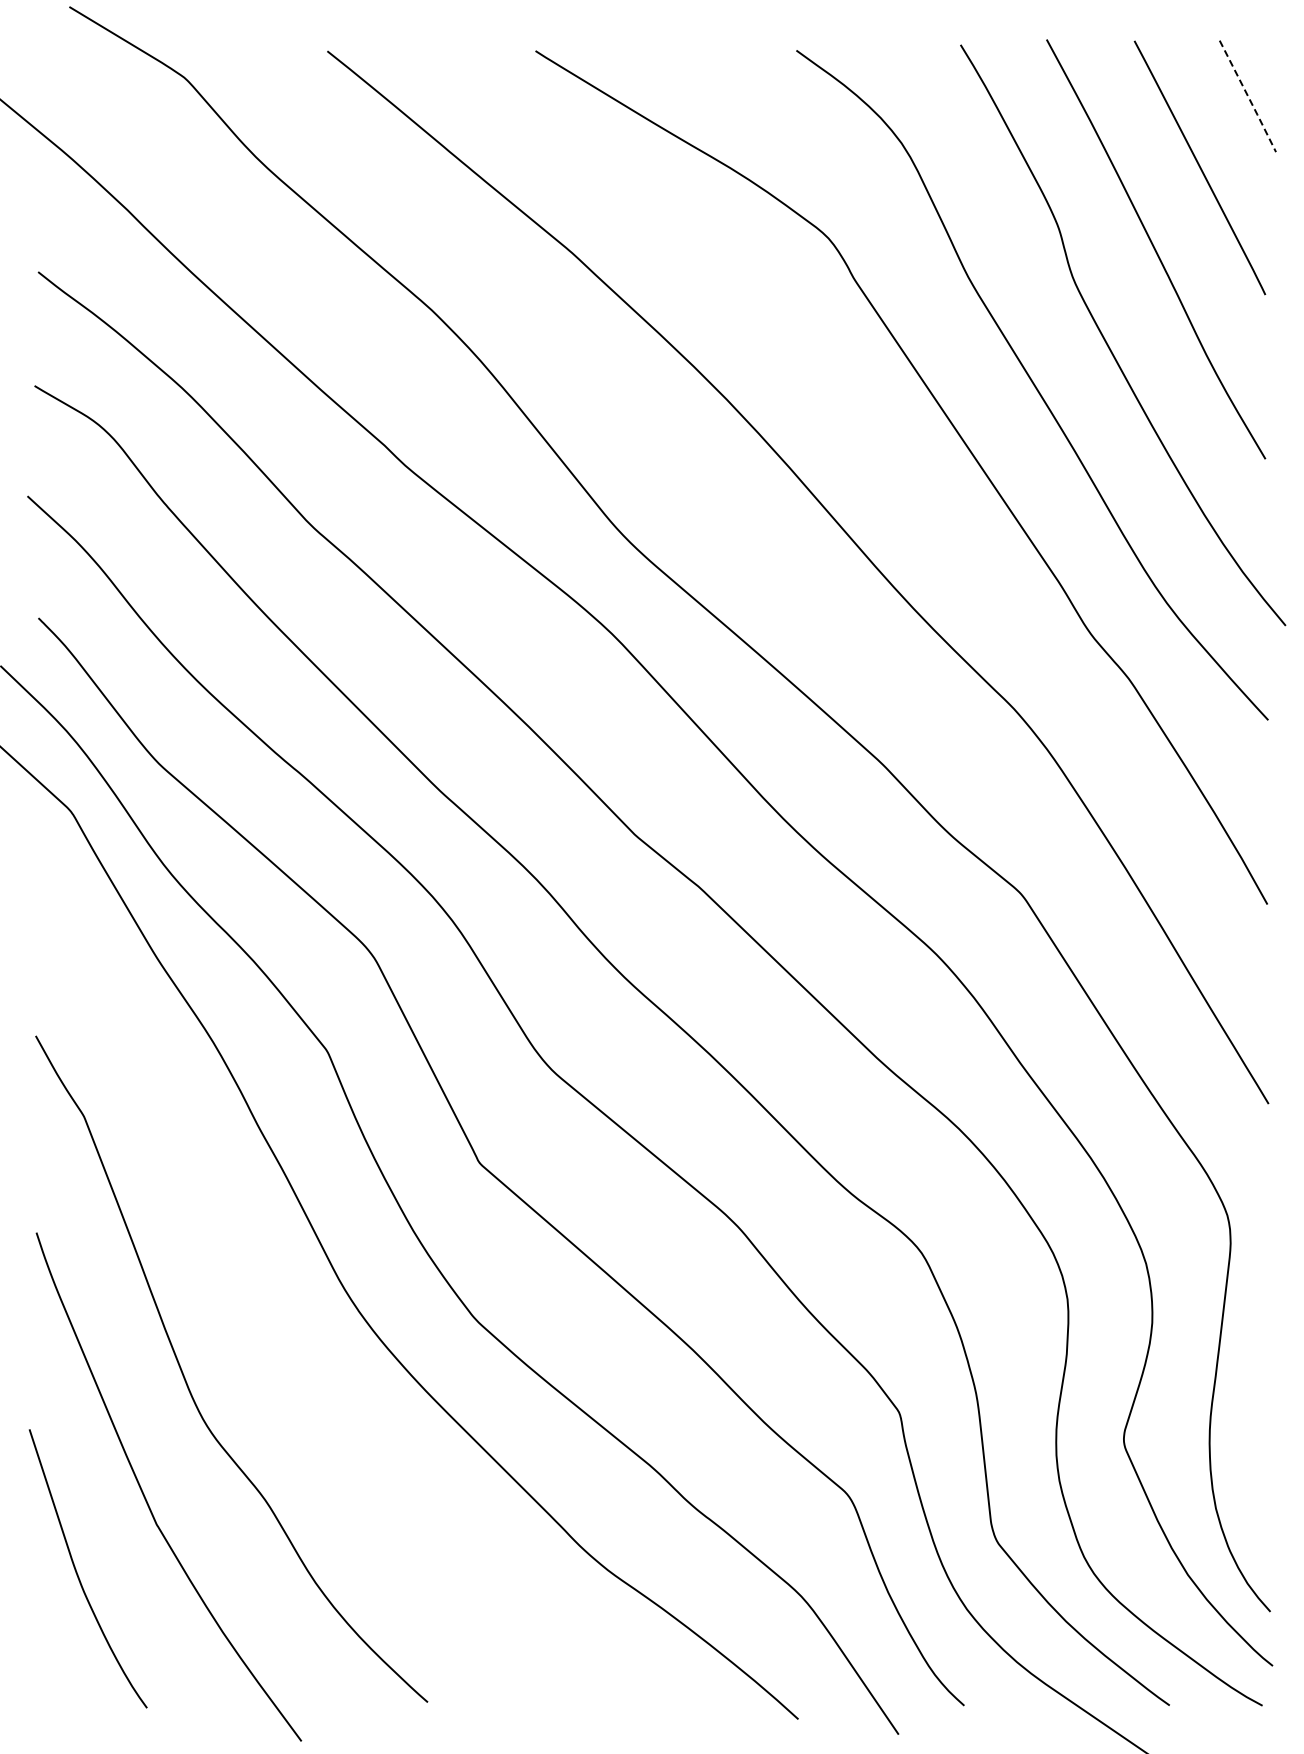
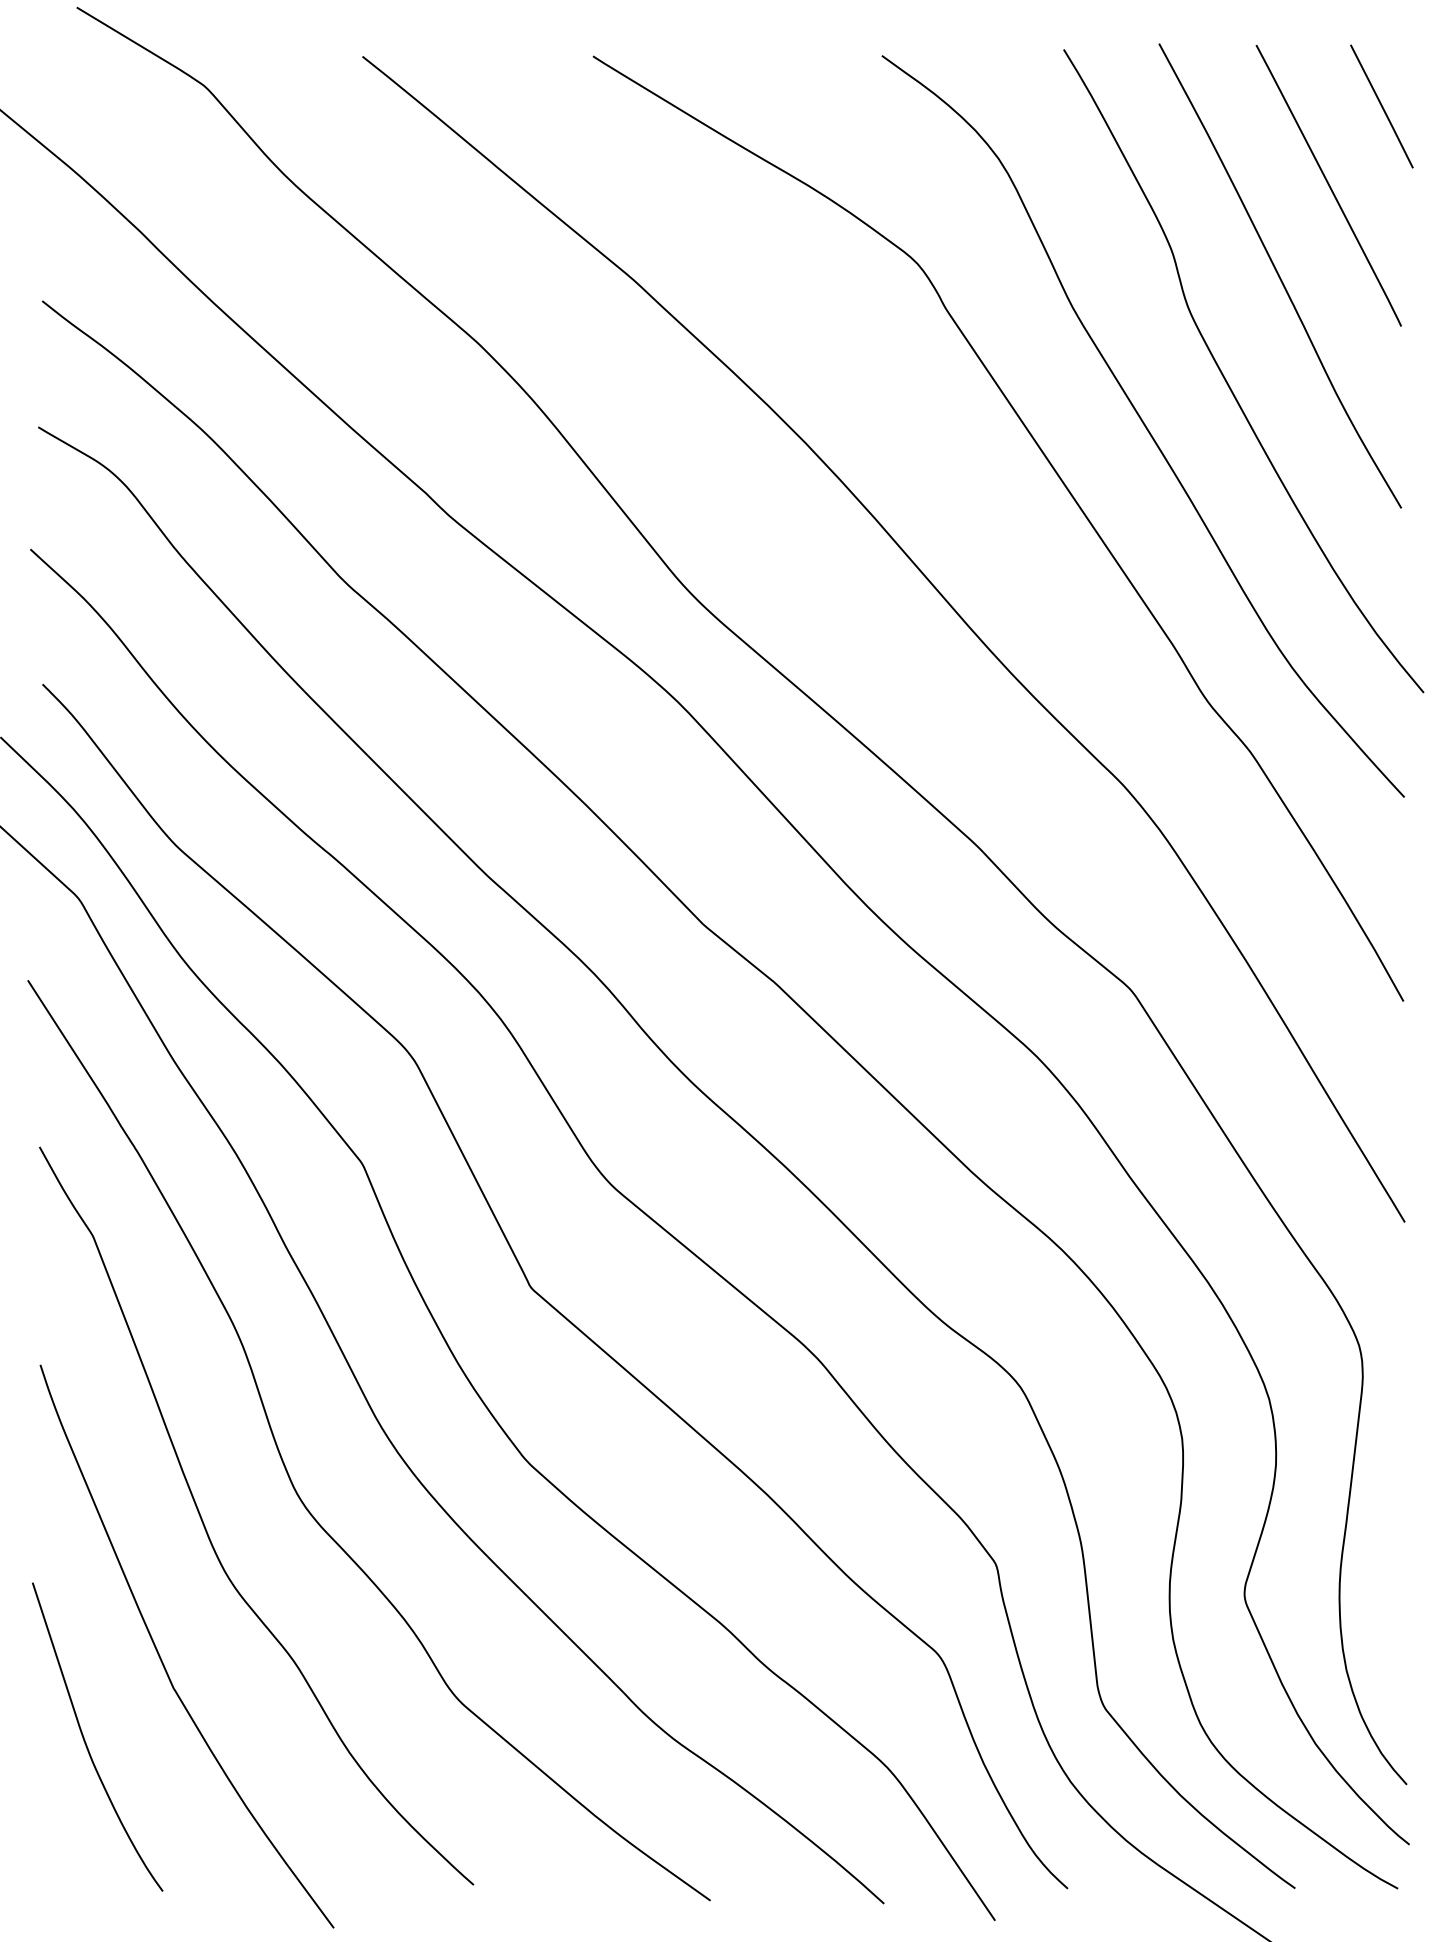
line: (1248, 96) -> (1382, 106), dashed -> solid
curve: (261, 1331) -> (289, 1474), added

